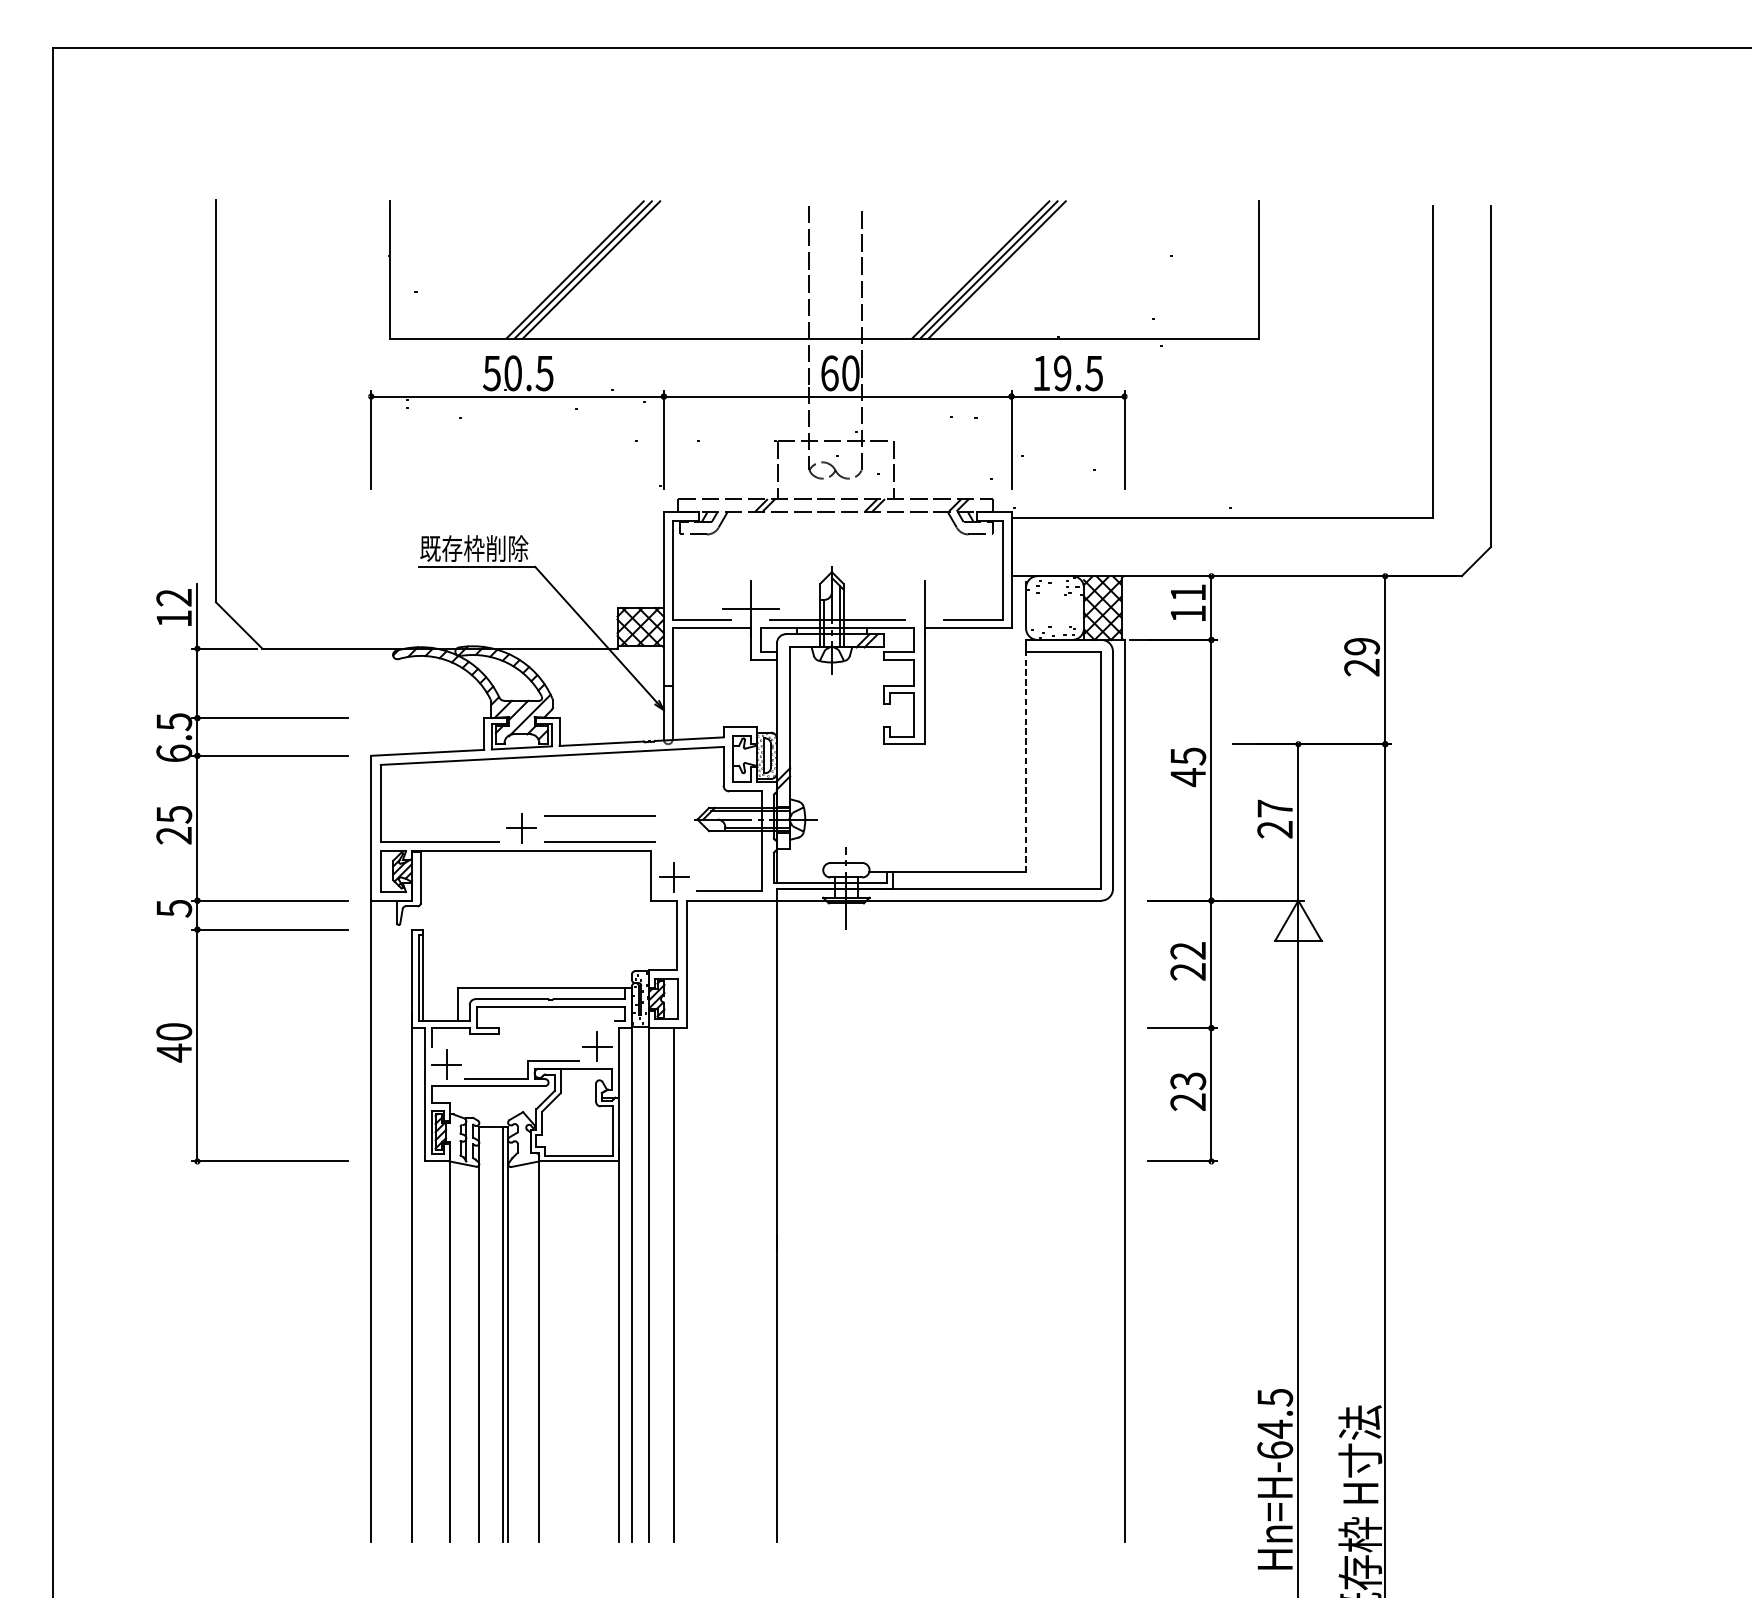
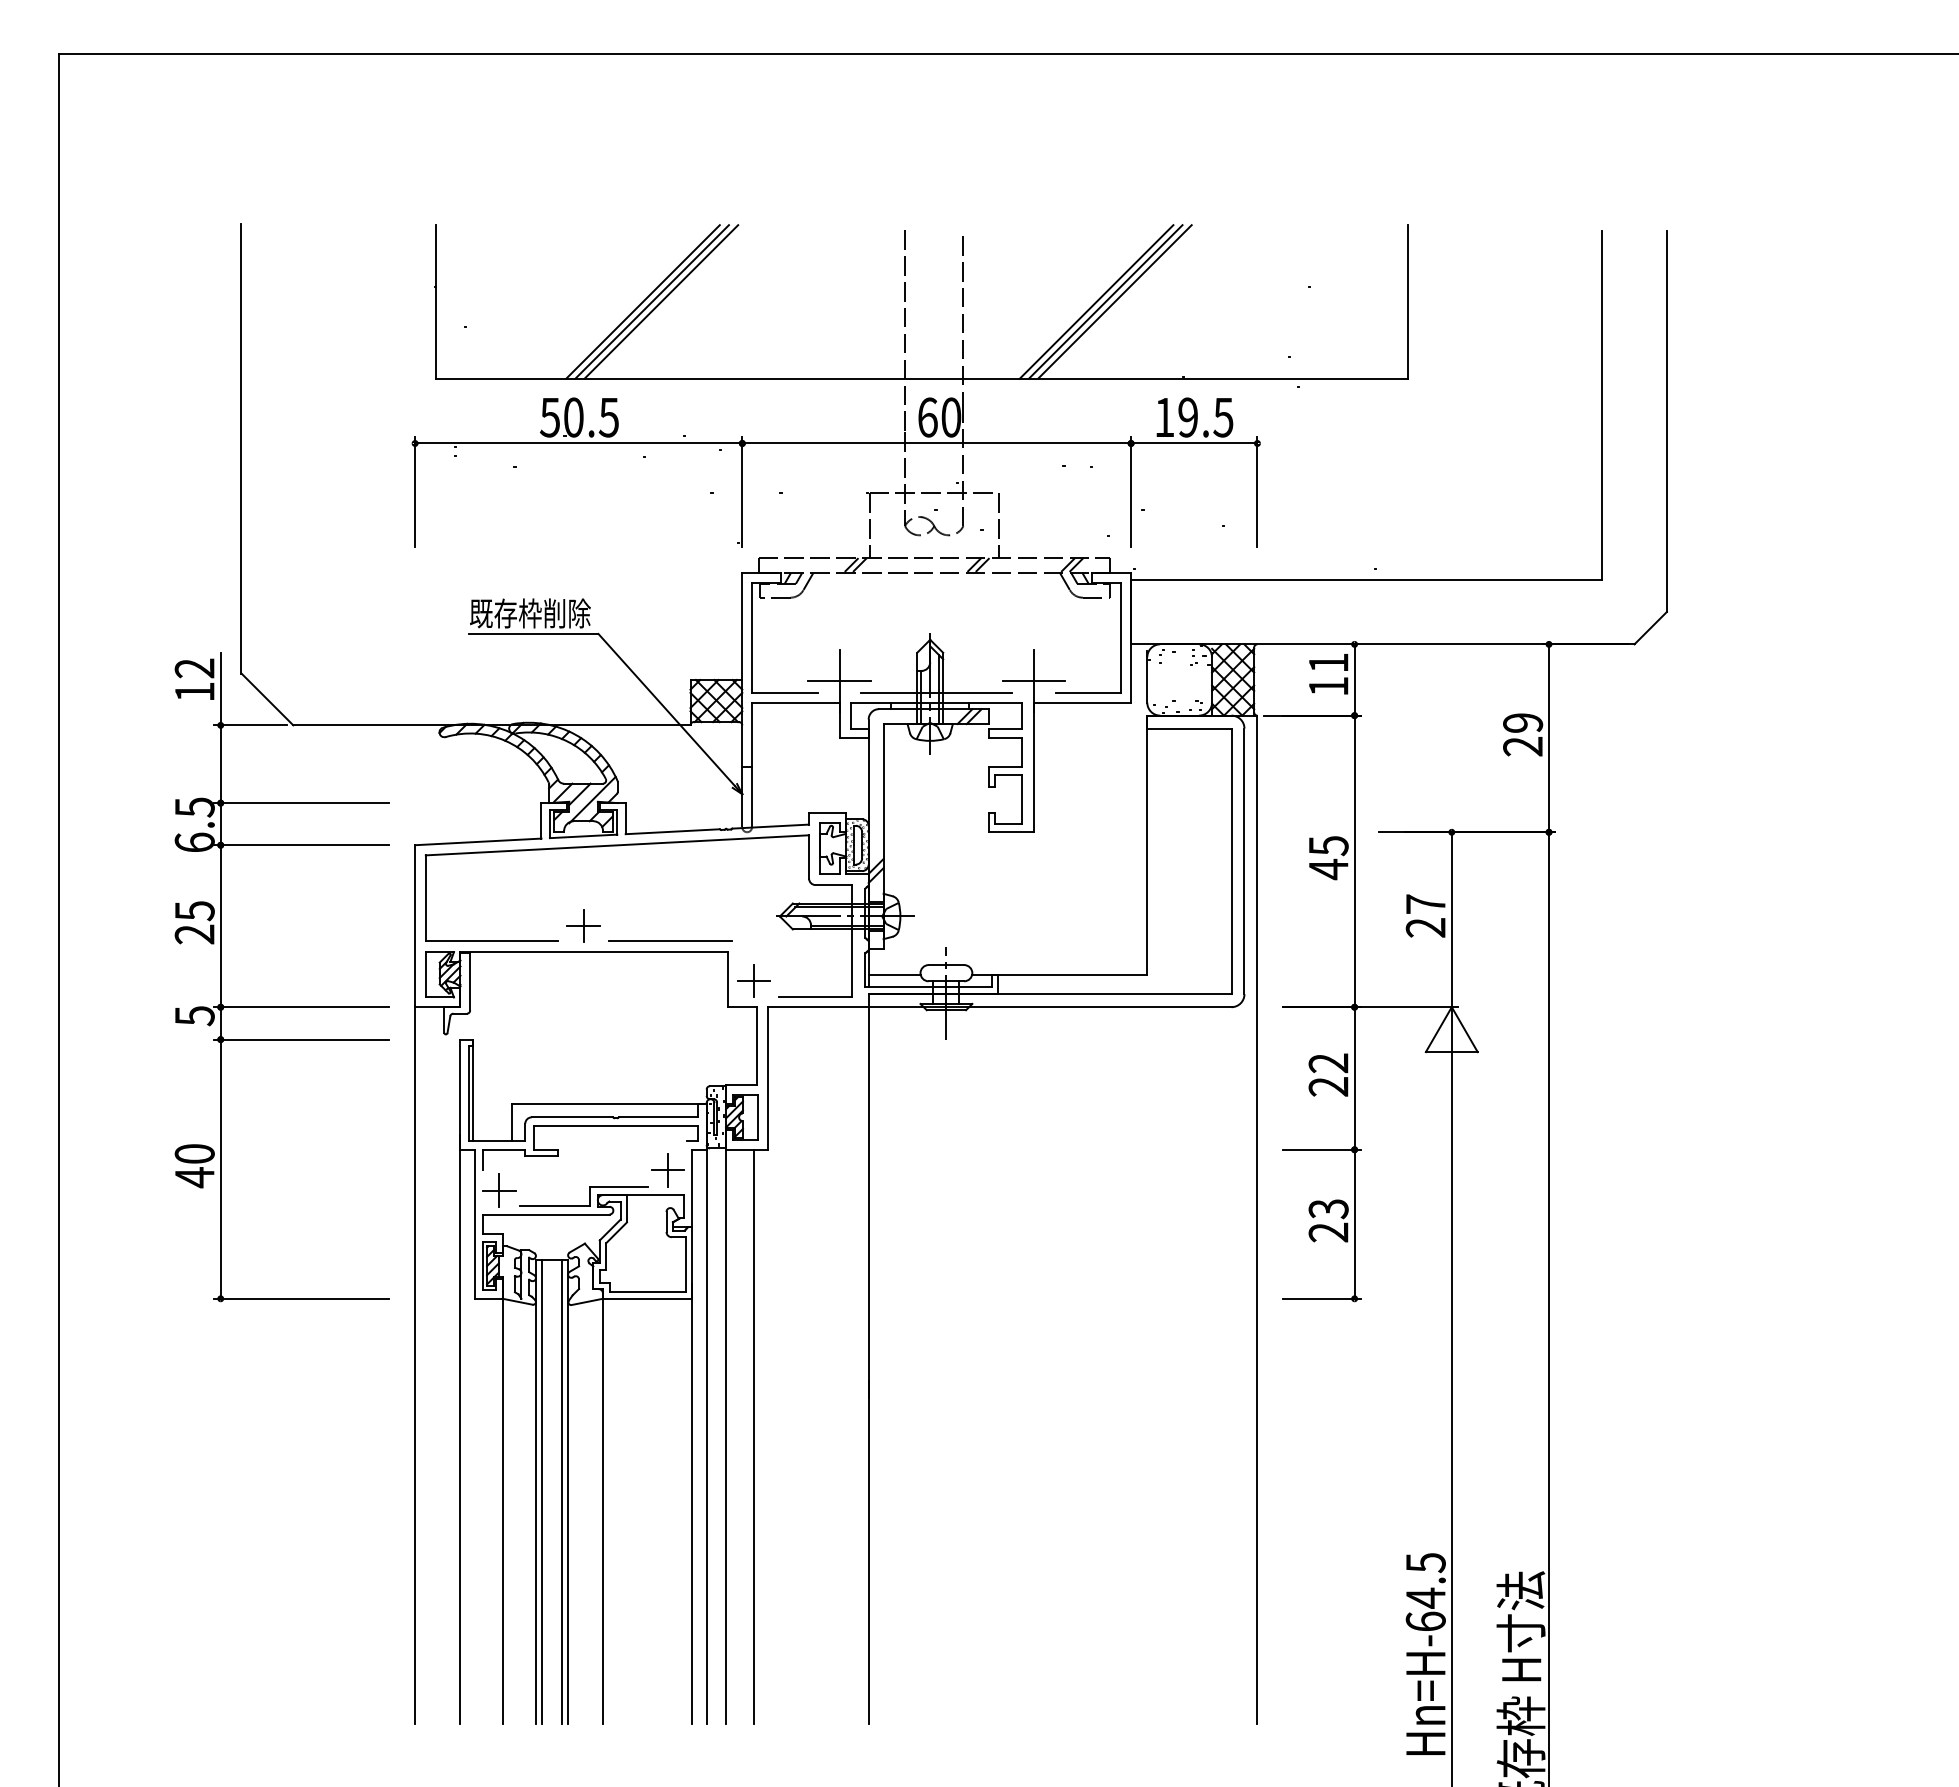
line: (924, 609) -> (1033, 681), added
line: (1026, 756) -> (1147, 845), dashed -> solid
line: (599, 815) -> (670, 911), removed
line: (799, 871) -> (894, 974), added
line: (485, 1333) -> (542, 1491), added

